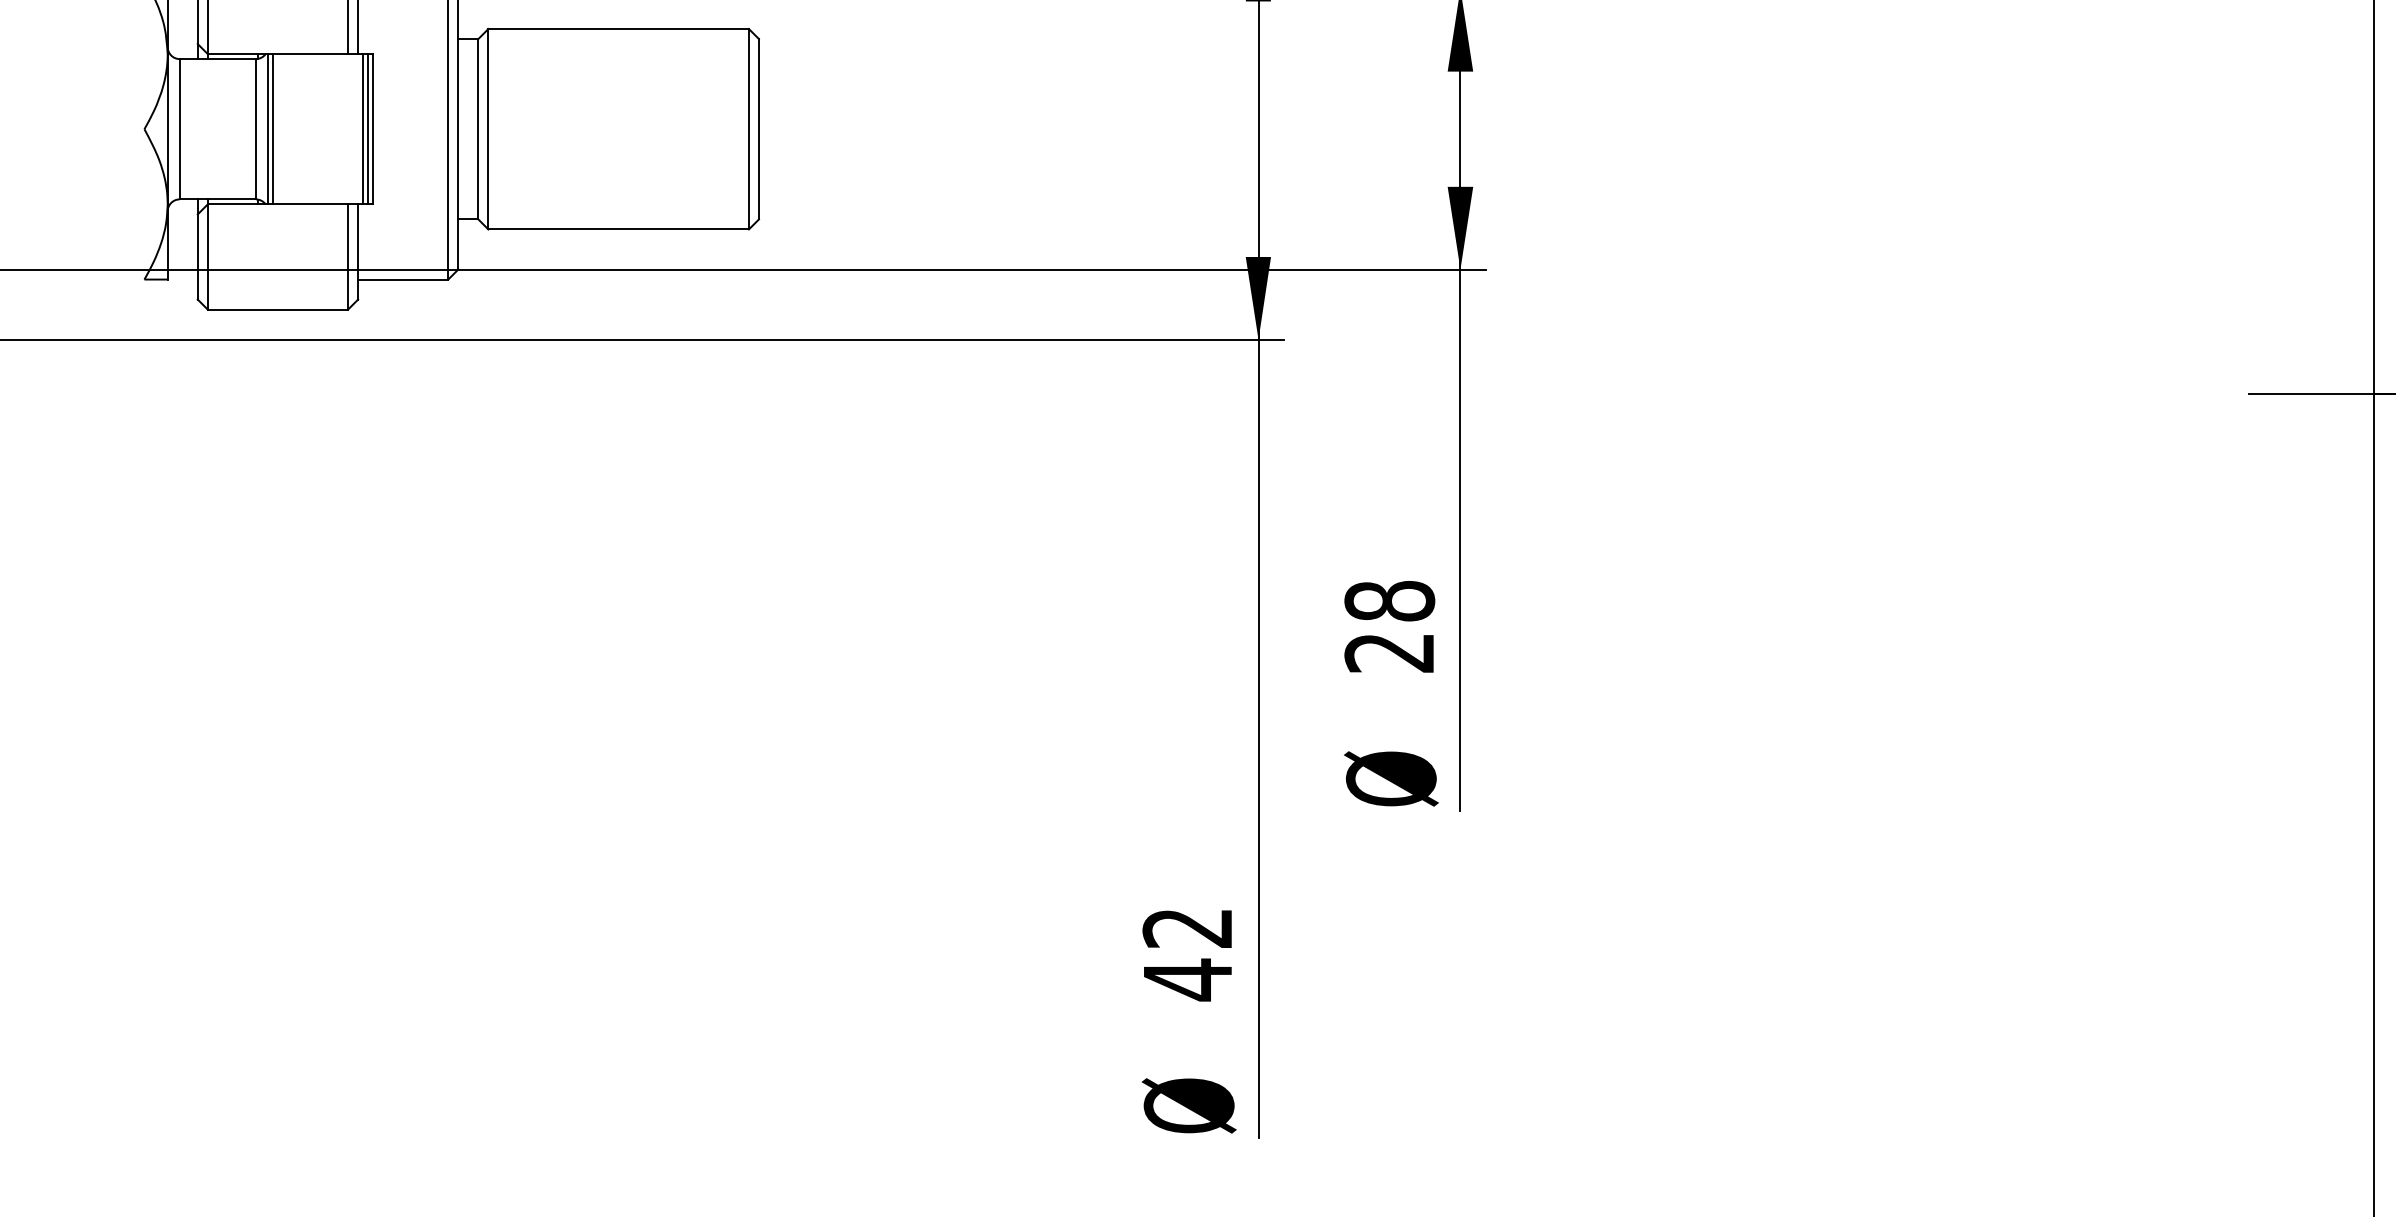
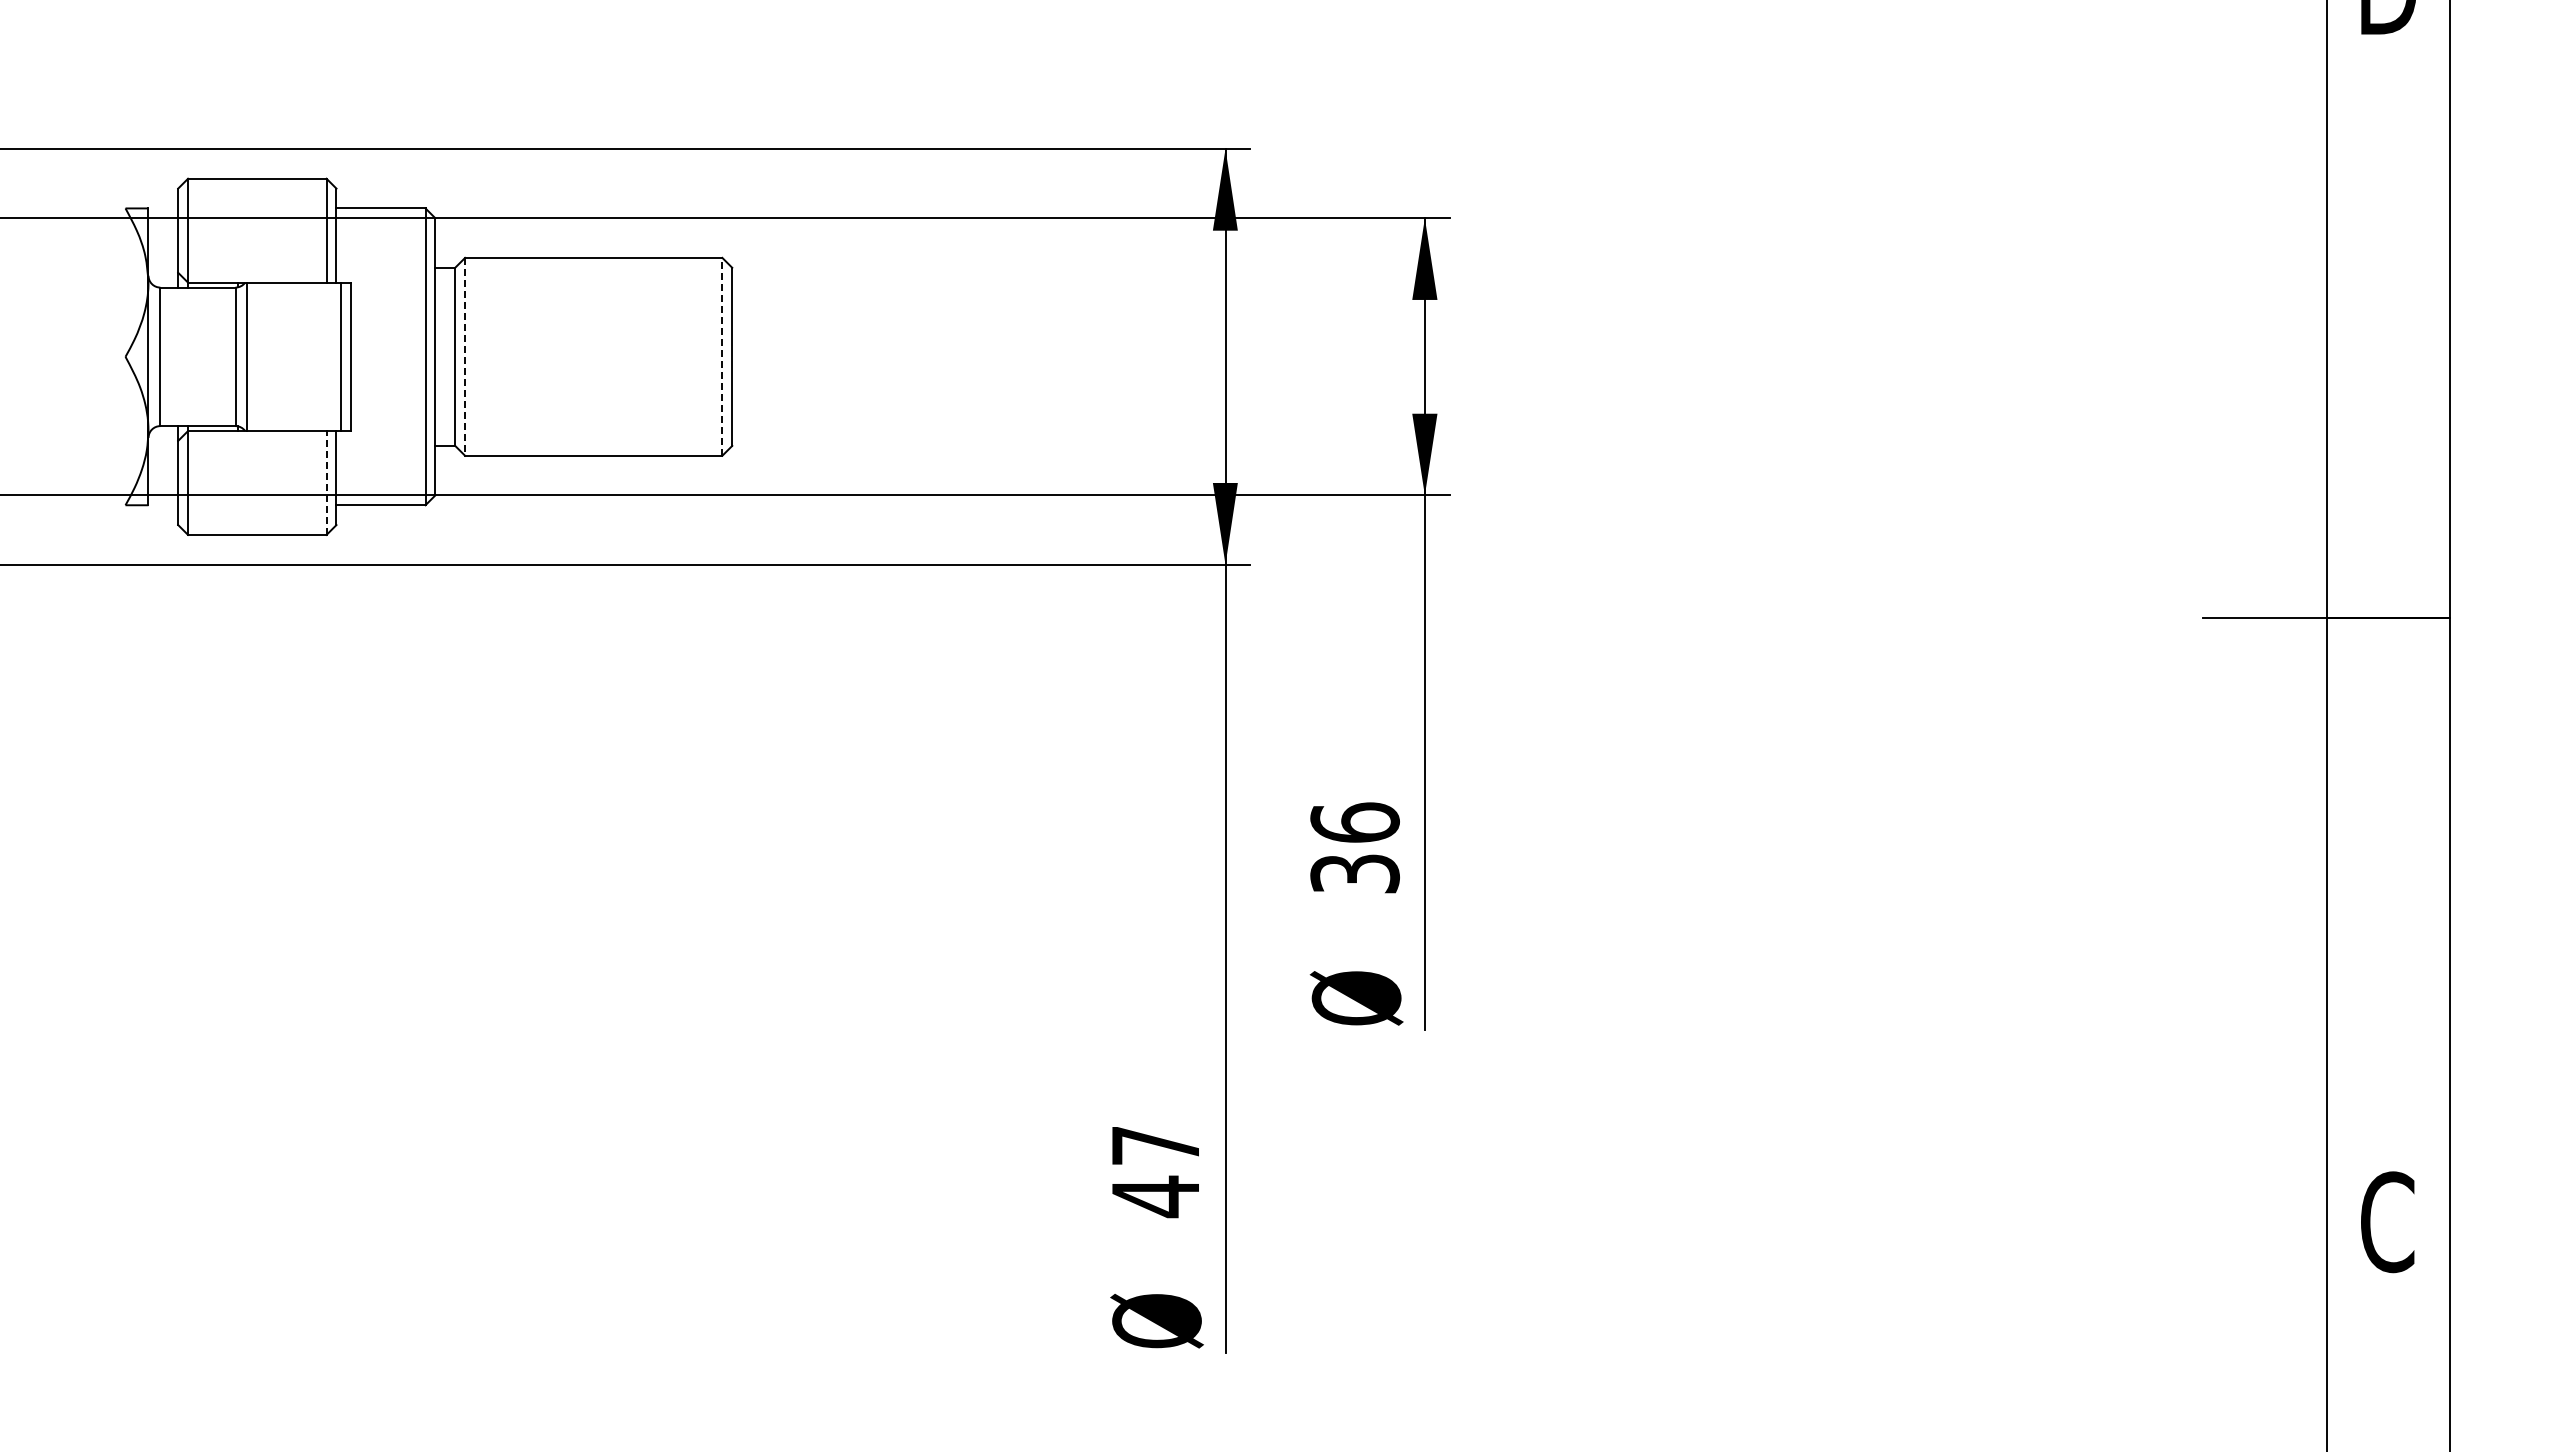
line: (273, 128) -> (252, 356), removed
line: (368, 128) -> (346, 356), removed
line: (488, 128) -> (465, 356), solid -> dashed
line: (749, 128) -> (722, 356), solid -> dashed
line: (348, 257) -> (326, 483), solid -> dashed
text: (1389, 626) -> (1354, 847), 28 -> 36
text: (1186, 929) -> (1154, 1146), 42 -> 47

